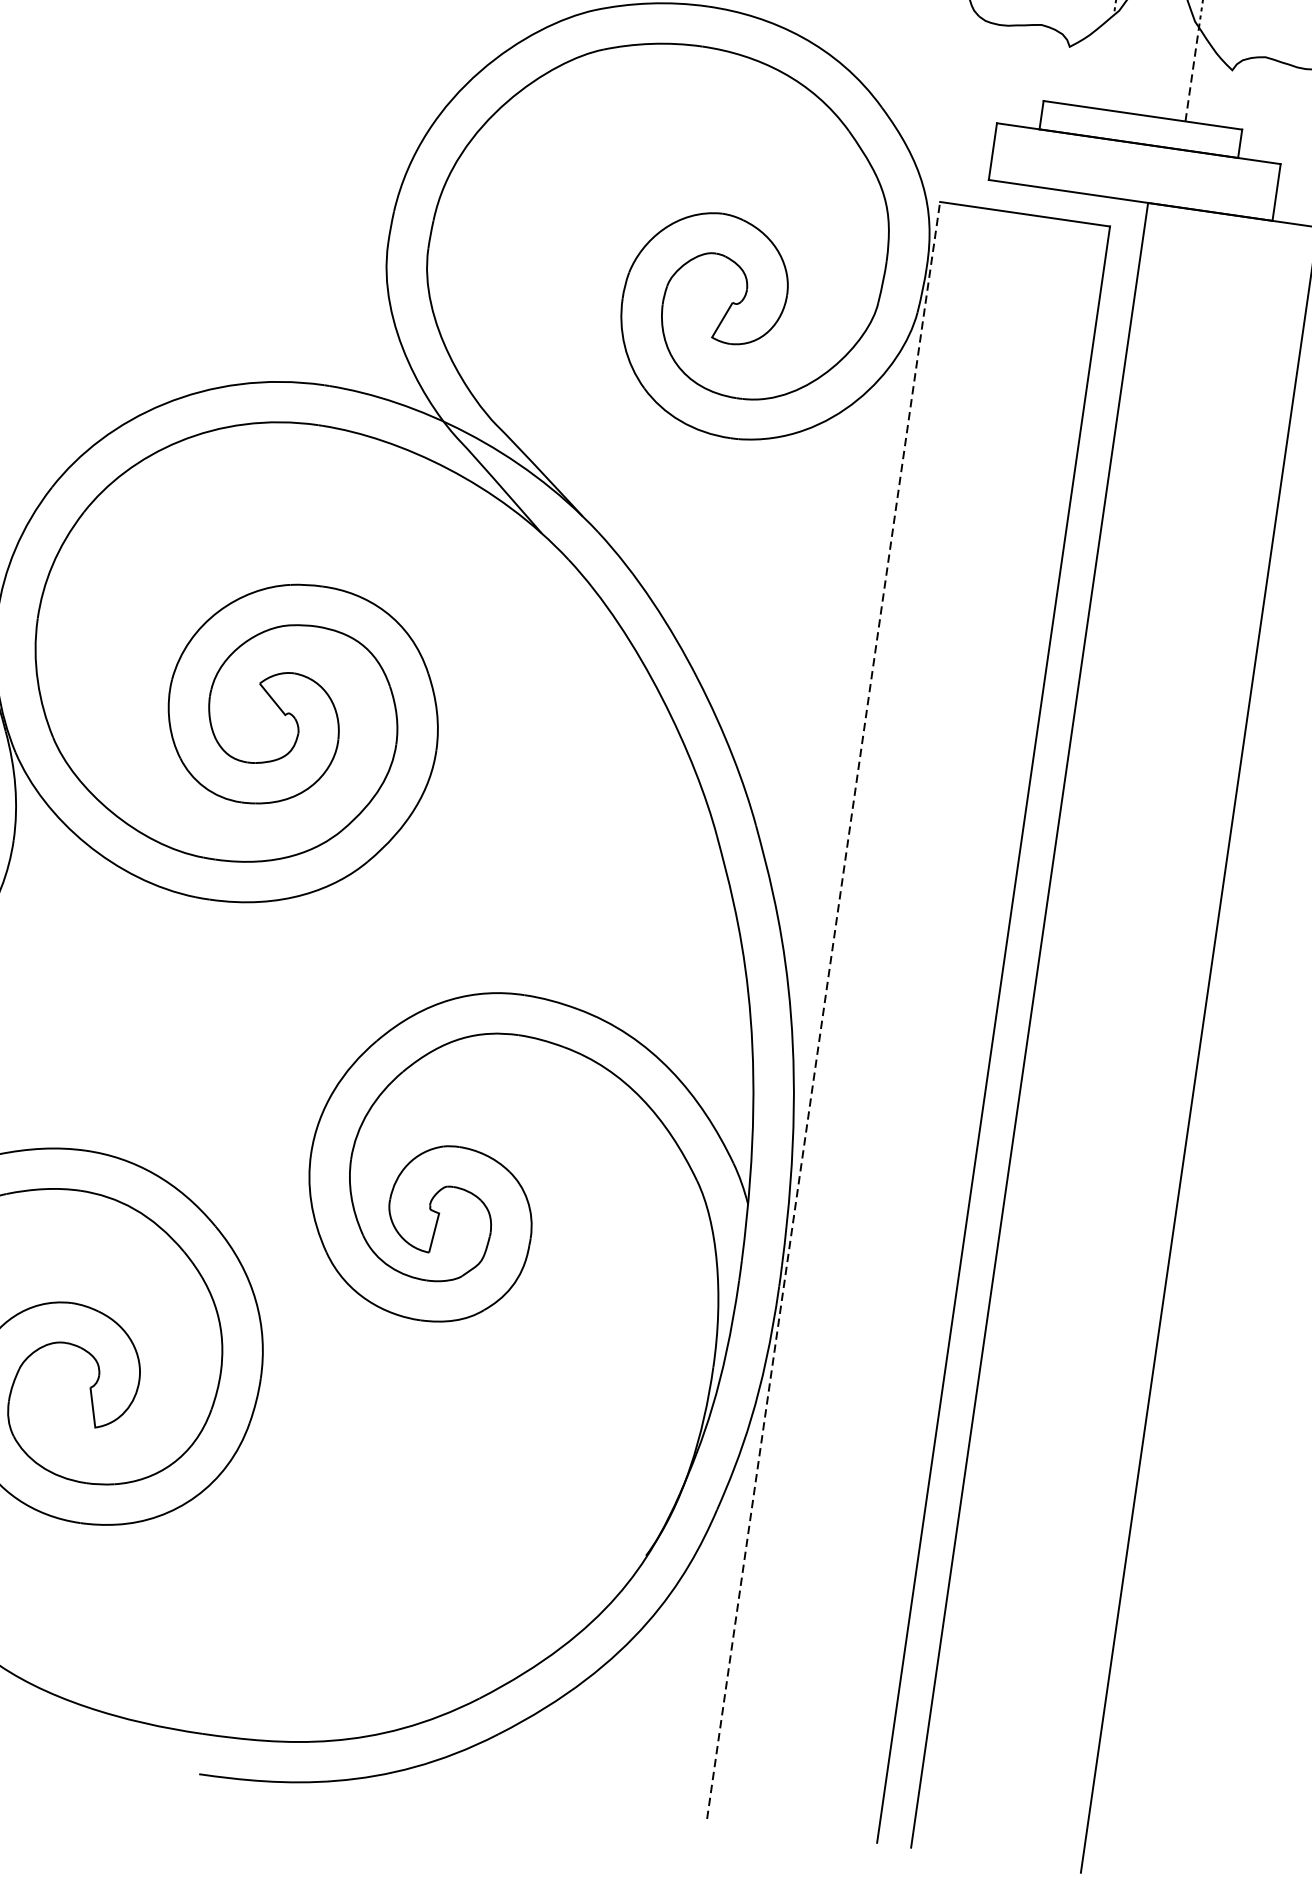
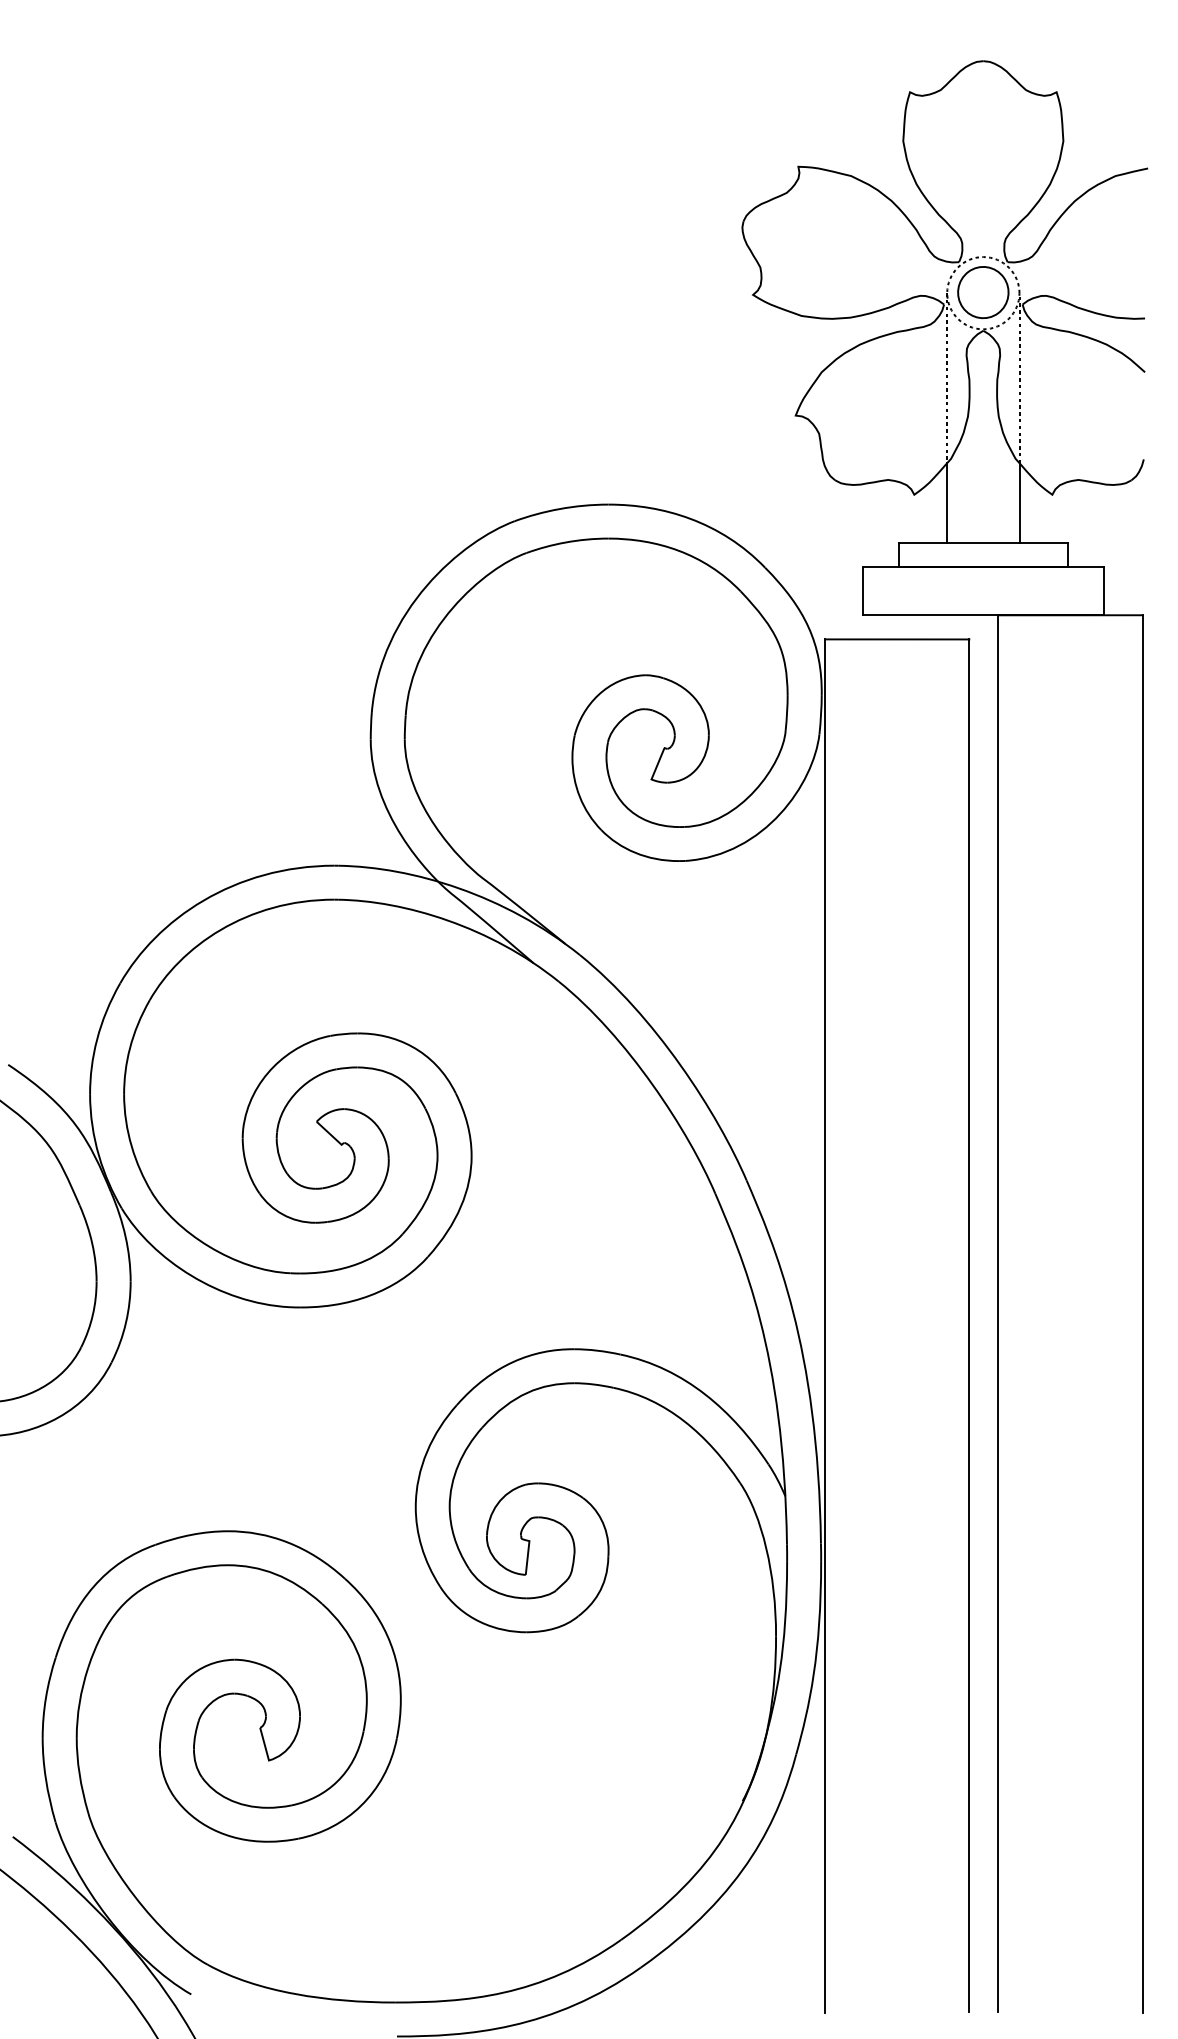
line: (1107, 61) -> (947, 502), added
line: (1192, 74) -> (1019, 503), dashed -> solid
line: (824, 1011) -> (825, 1326), dashed -> solid

